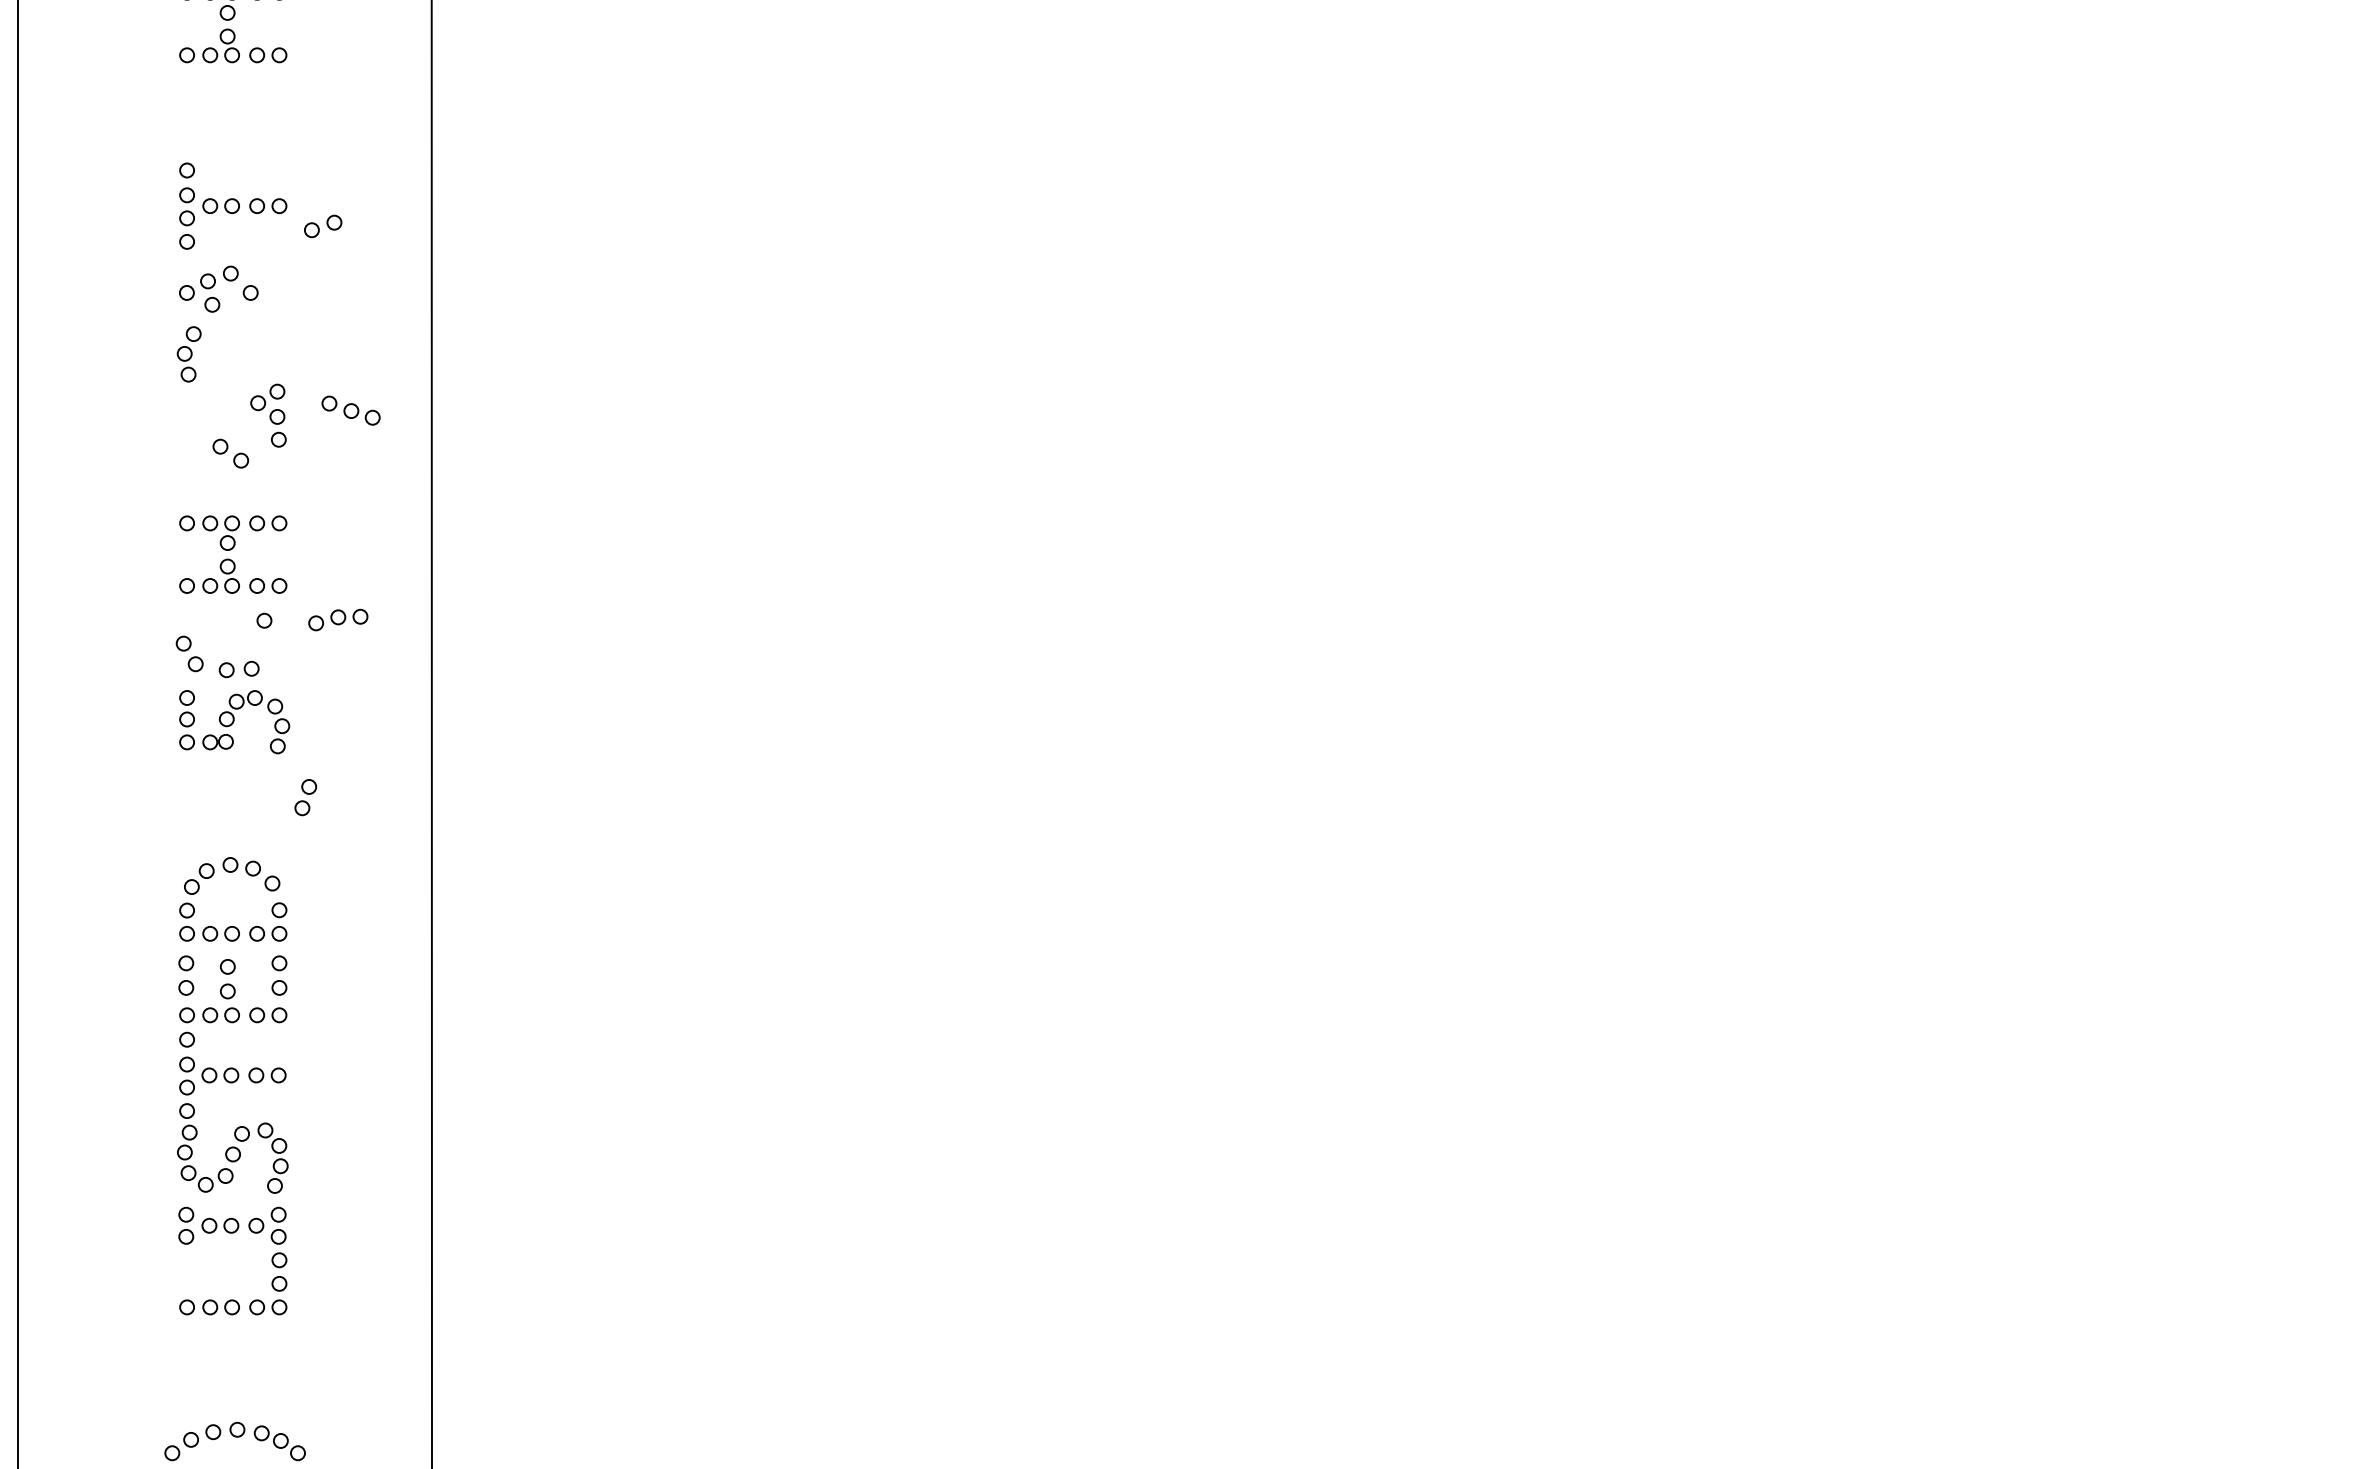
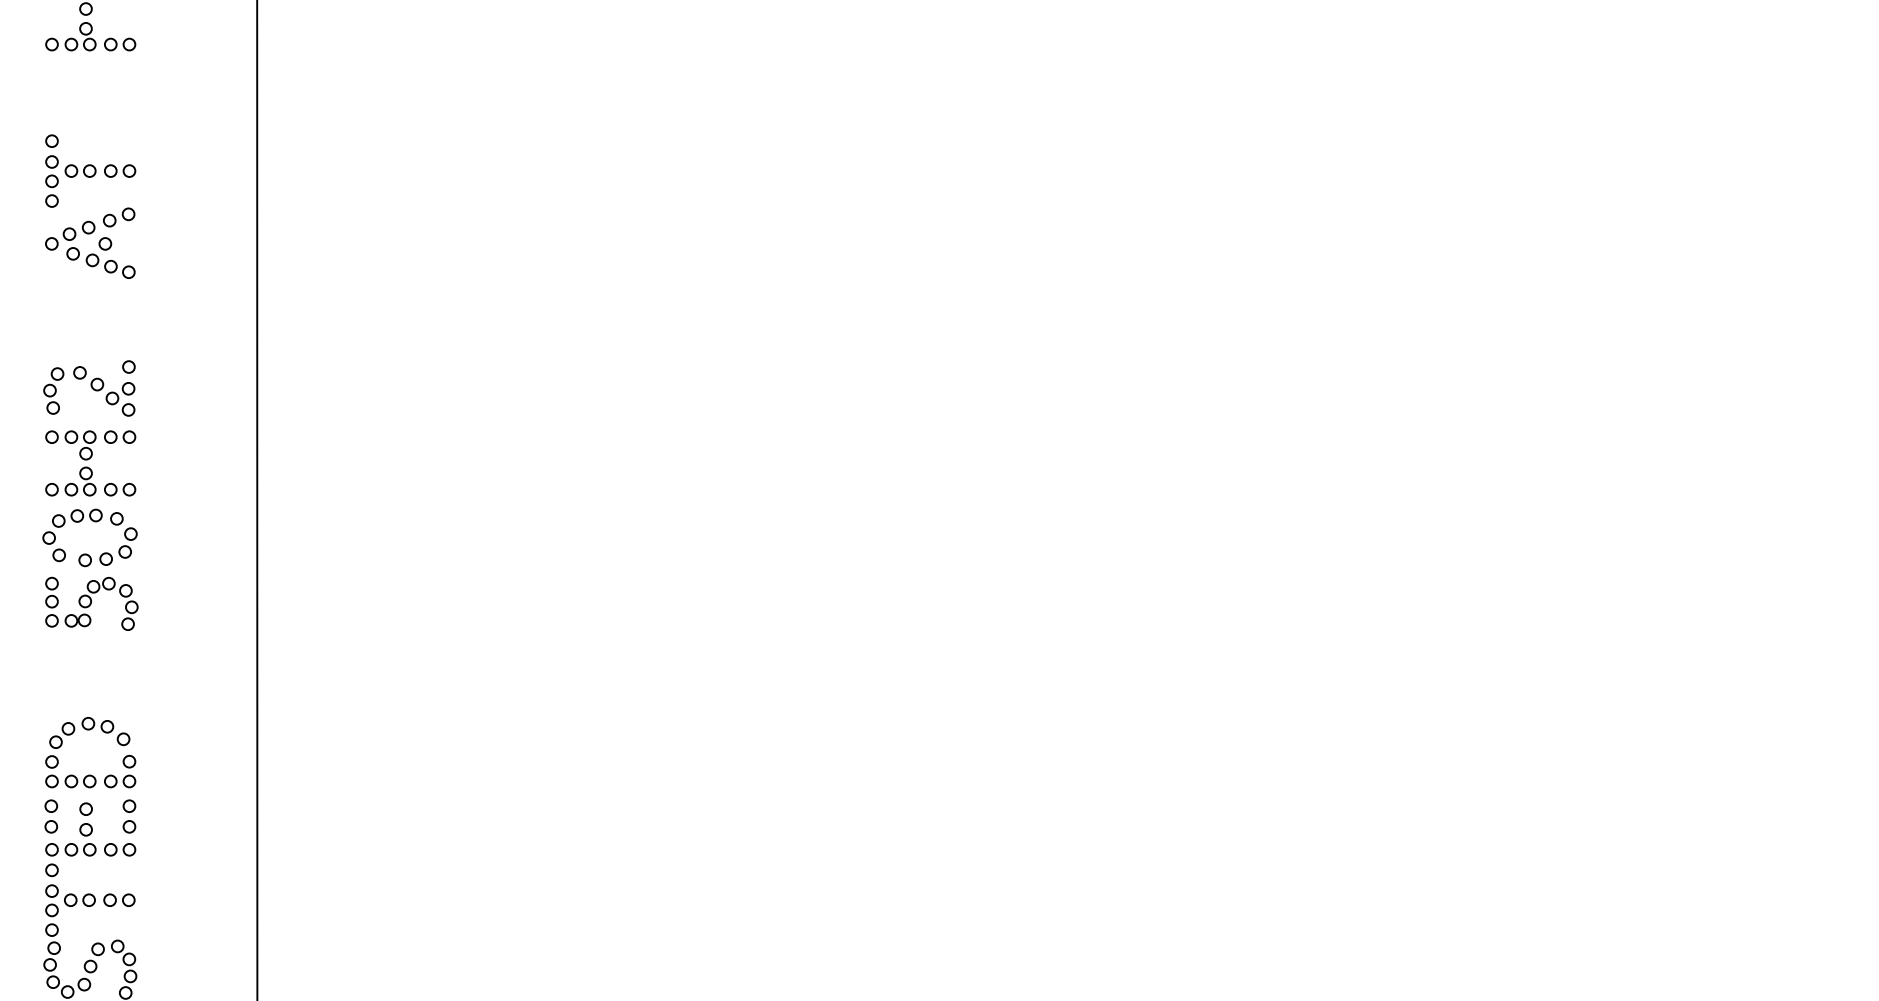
part: (323, 226) -> (119, 217), moved
part: (188, 354) -> (53, 391), moved
part: (267, 403) -> (120, 398), moved
part: (350, 410) -> (110, 266), moved
part: (338, 619) -> (77, 517), moved
part: (305, 797) -> (127, 542), moved

